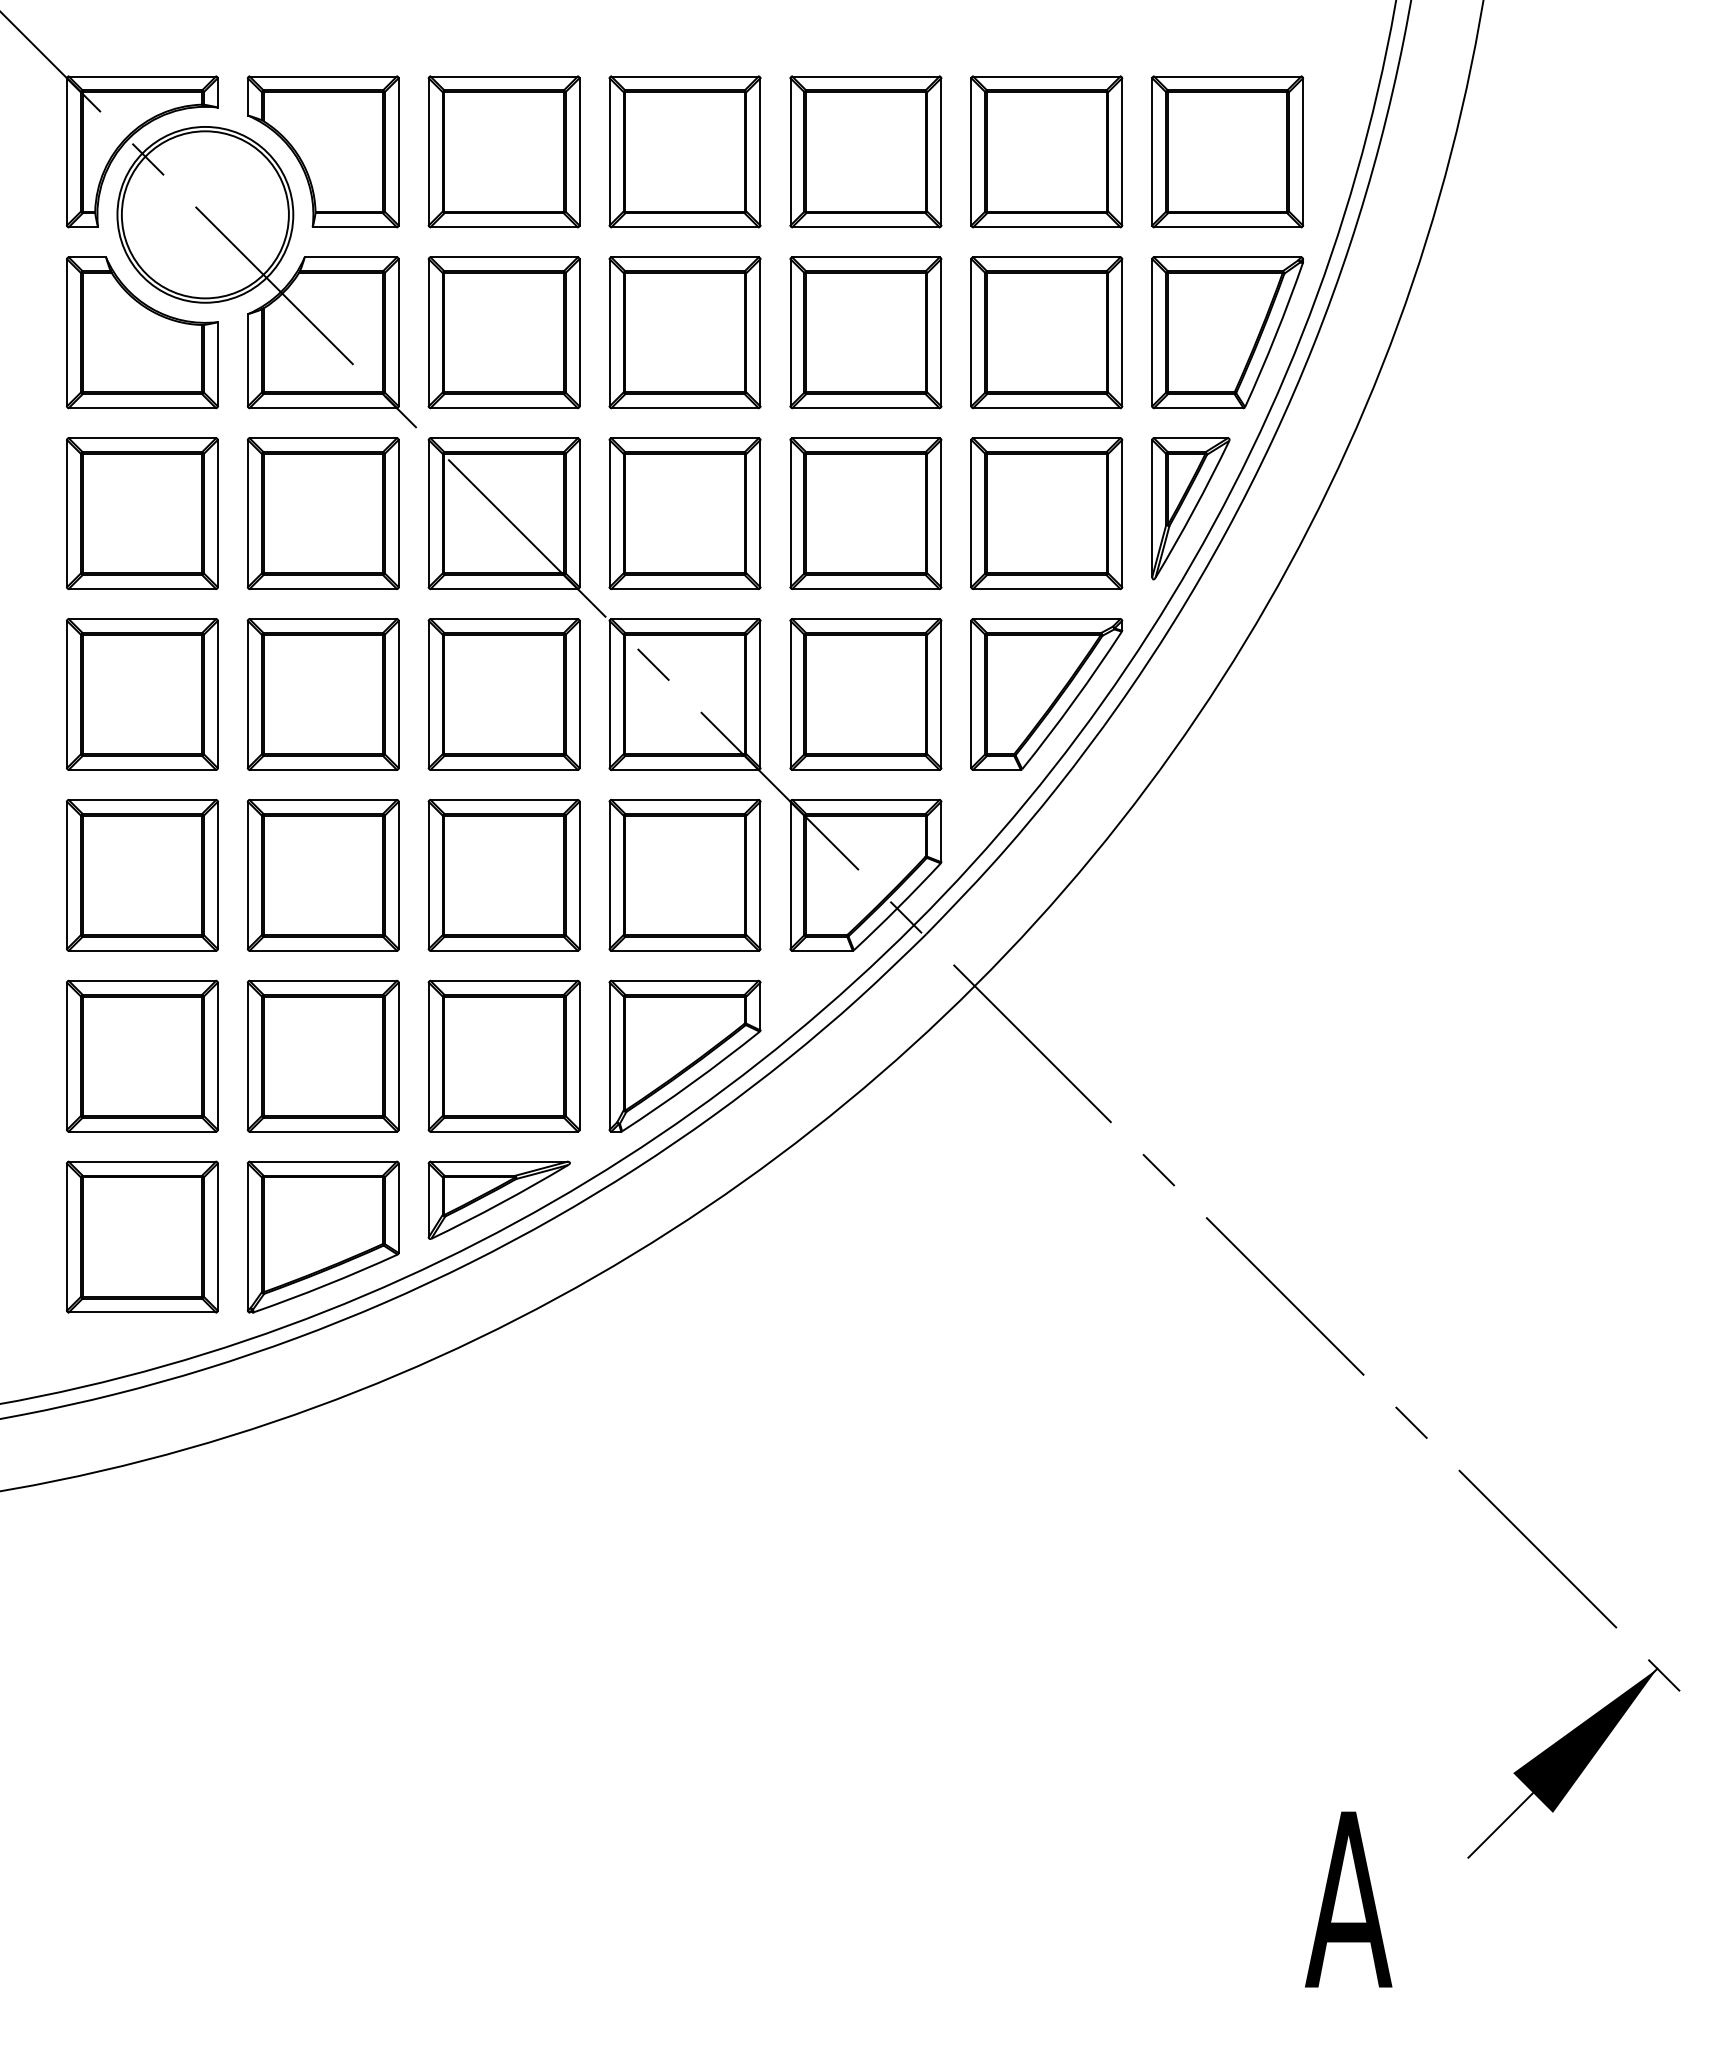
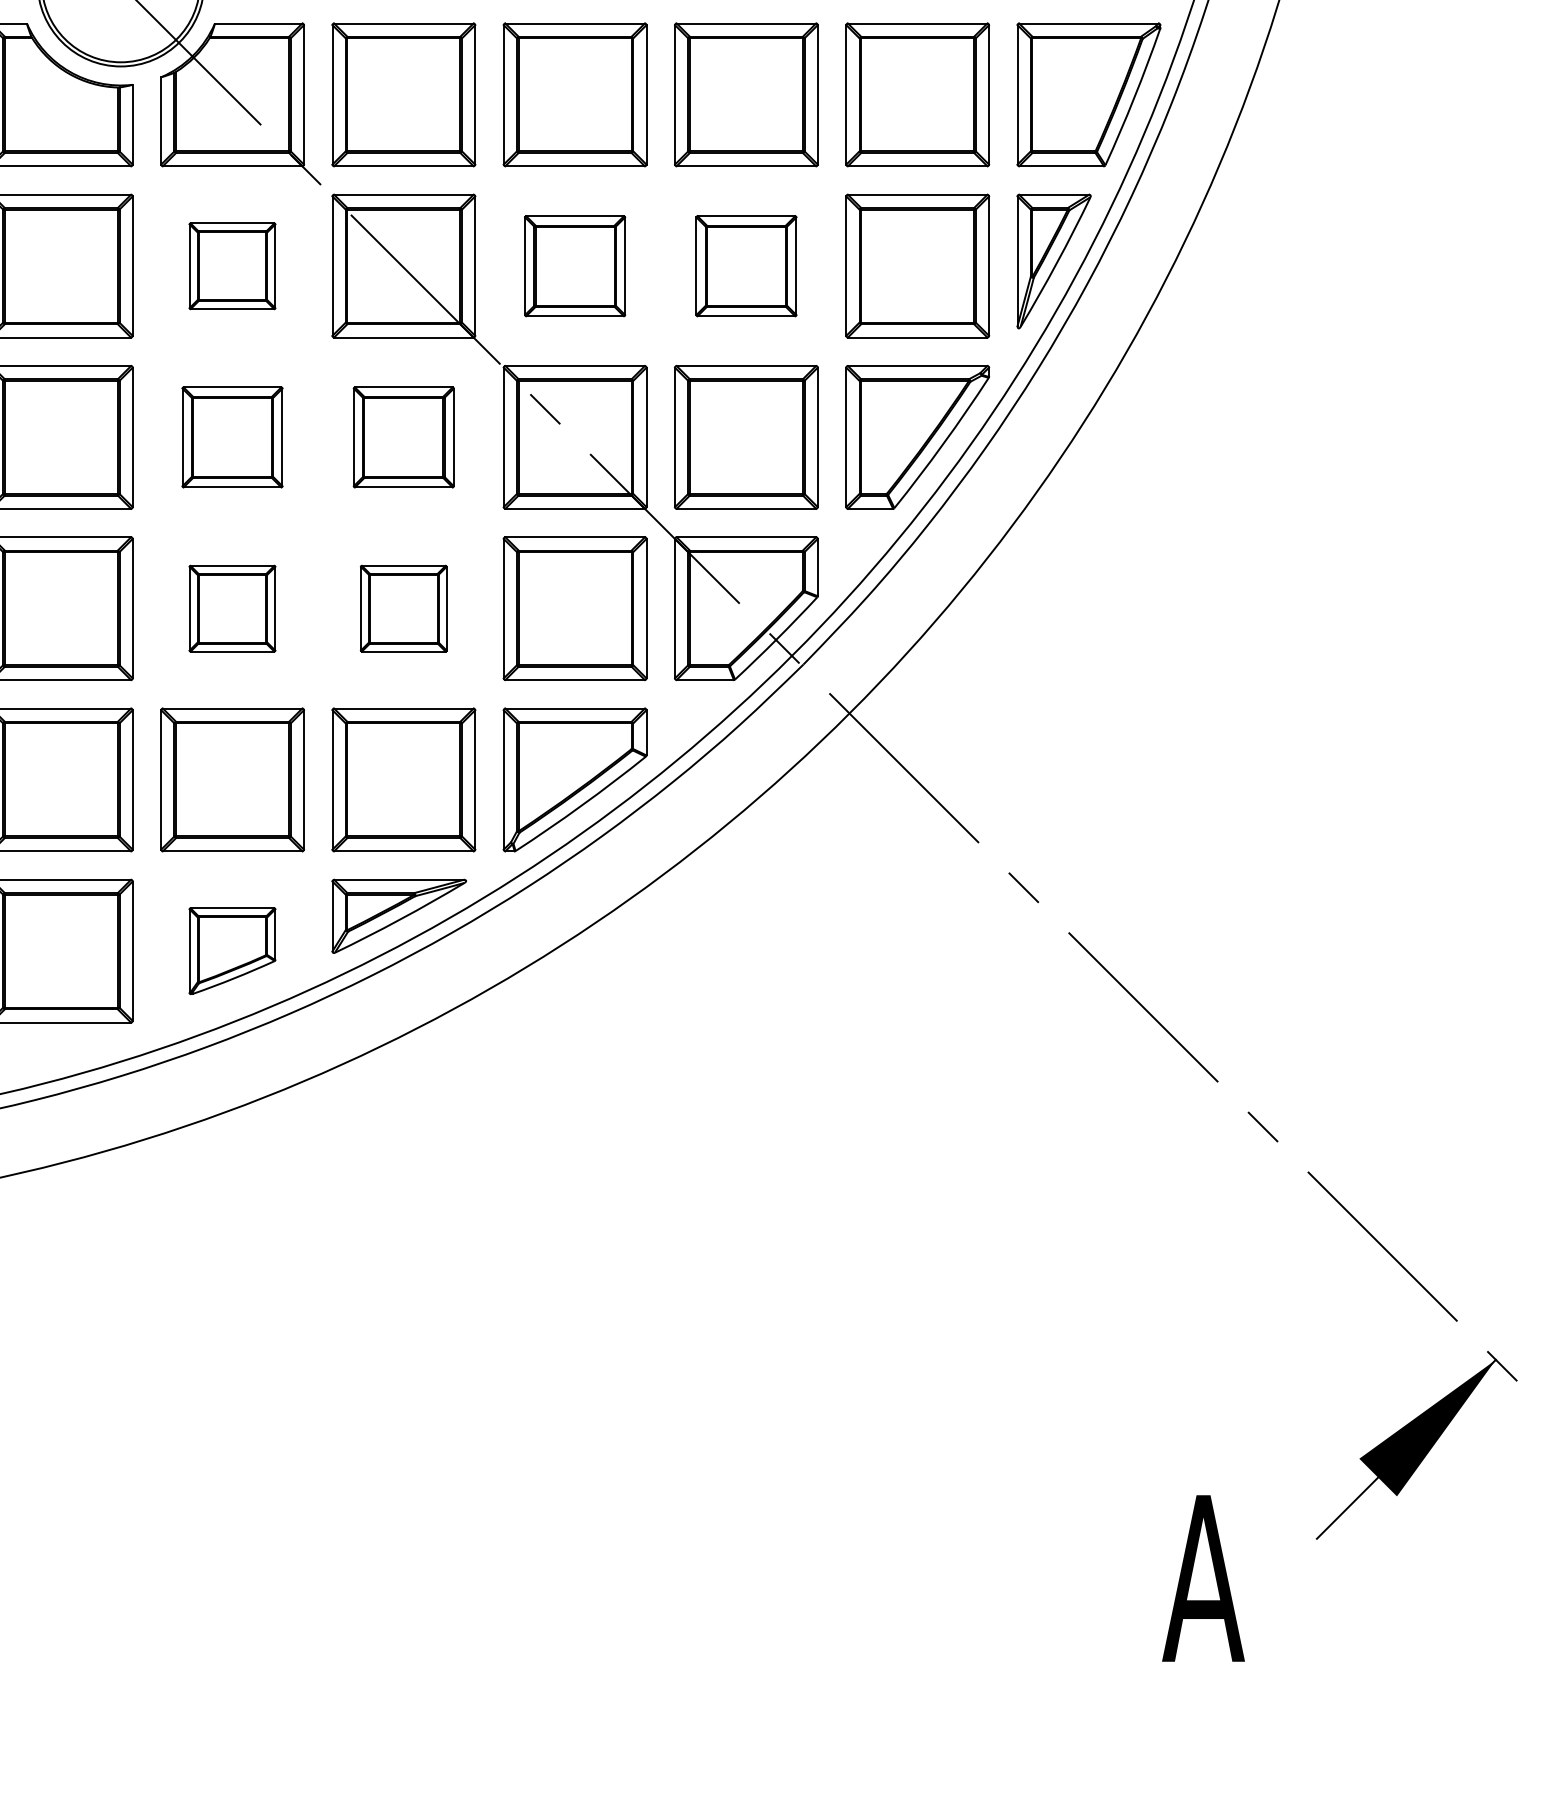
part: (322, 513) -> (231, 266), size x0.6
part: (684, 513) -> (574, 266), size x0.7
part: (865, 513) -> (746, 266), size x0.7
part: (322, 694) -> (231, 437), size x0.7
part: (503, 694) -> (403, 437), size x0.7
part: (322, 875) -> (231, 608), size x0.6
part: (503, 875) -> (403, 608), size x0.6
part: (322, 1236) -> (231, 950), size x0.6

